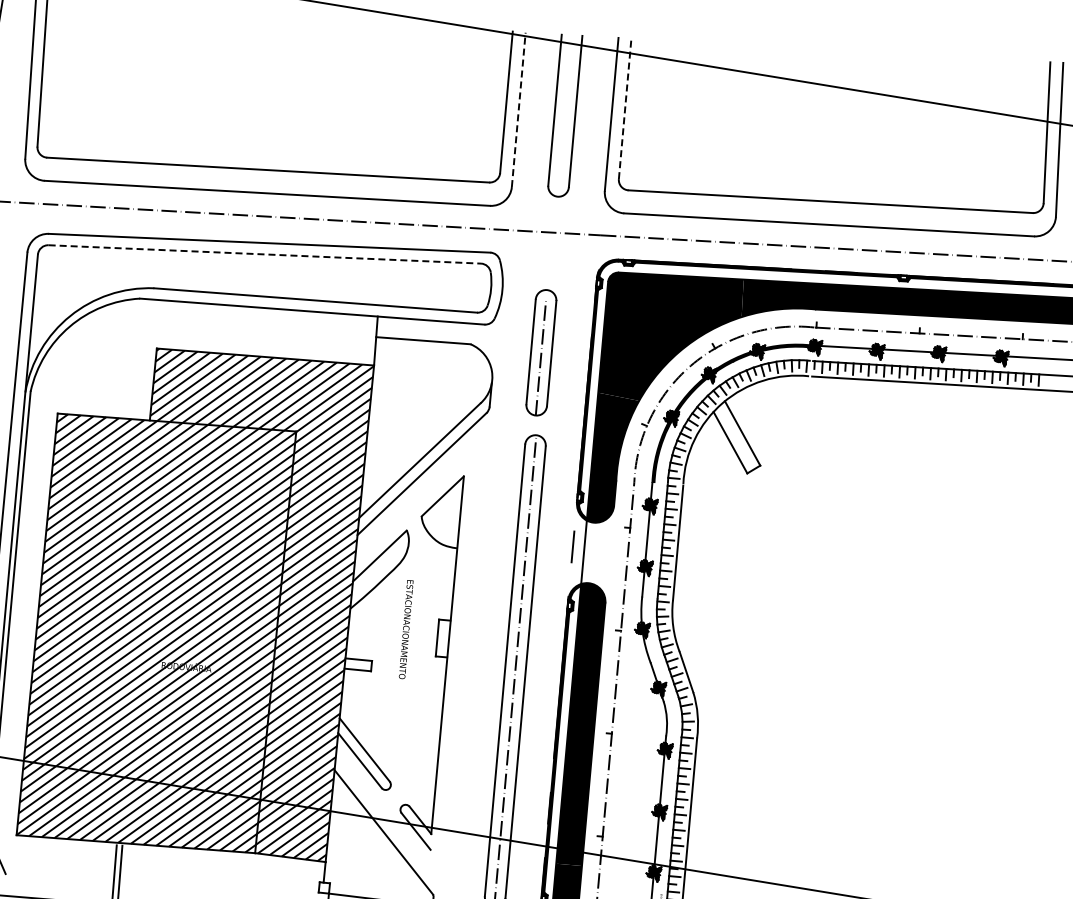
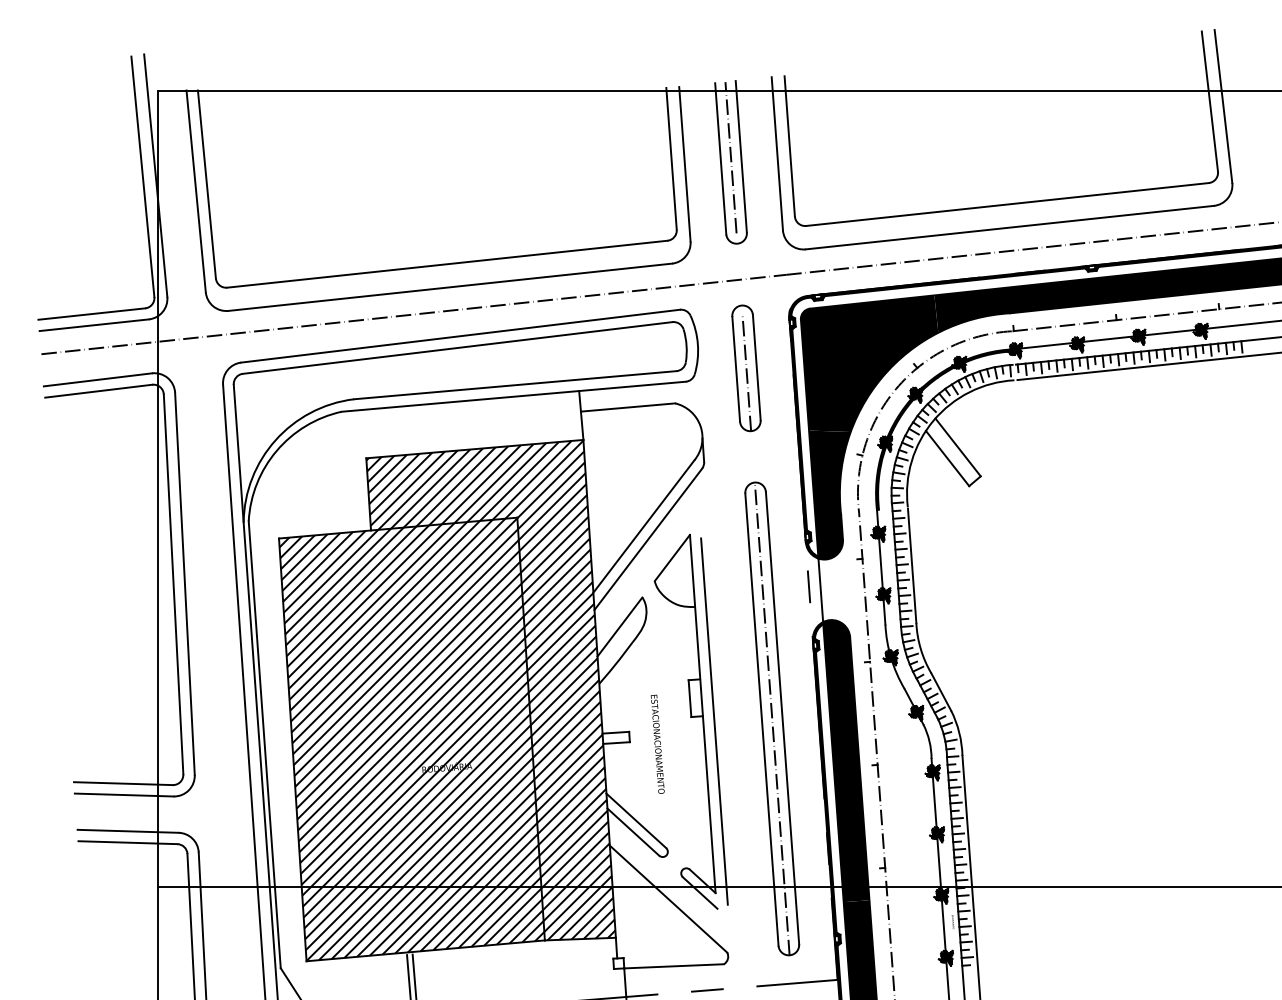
line: (625, 108) -> (789, 145), dashed -> solid
line: (518, 109) -> (684, 163), dashed -> solid
line: (564, 110) -> (730, 157), added
line: (265, 254) -> (458, 347), dashed -> solid
part: (541, 352) -> (746, 368), moved
text: (406, 628) -> (657, 743), moved
line: (457, 664) -> (714, 721), added

